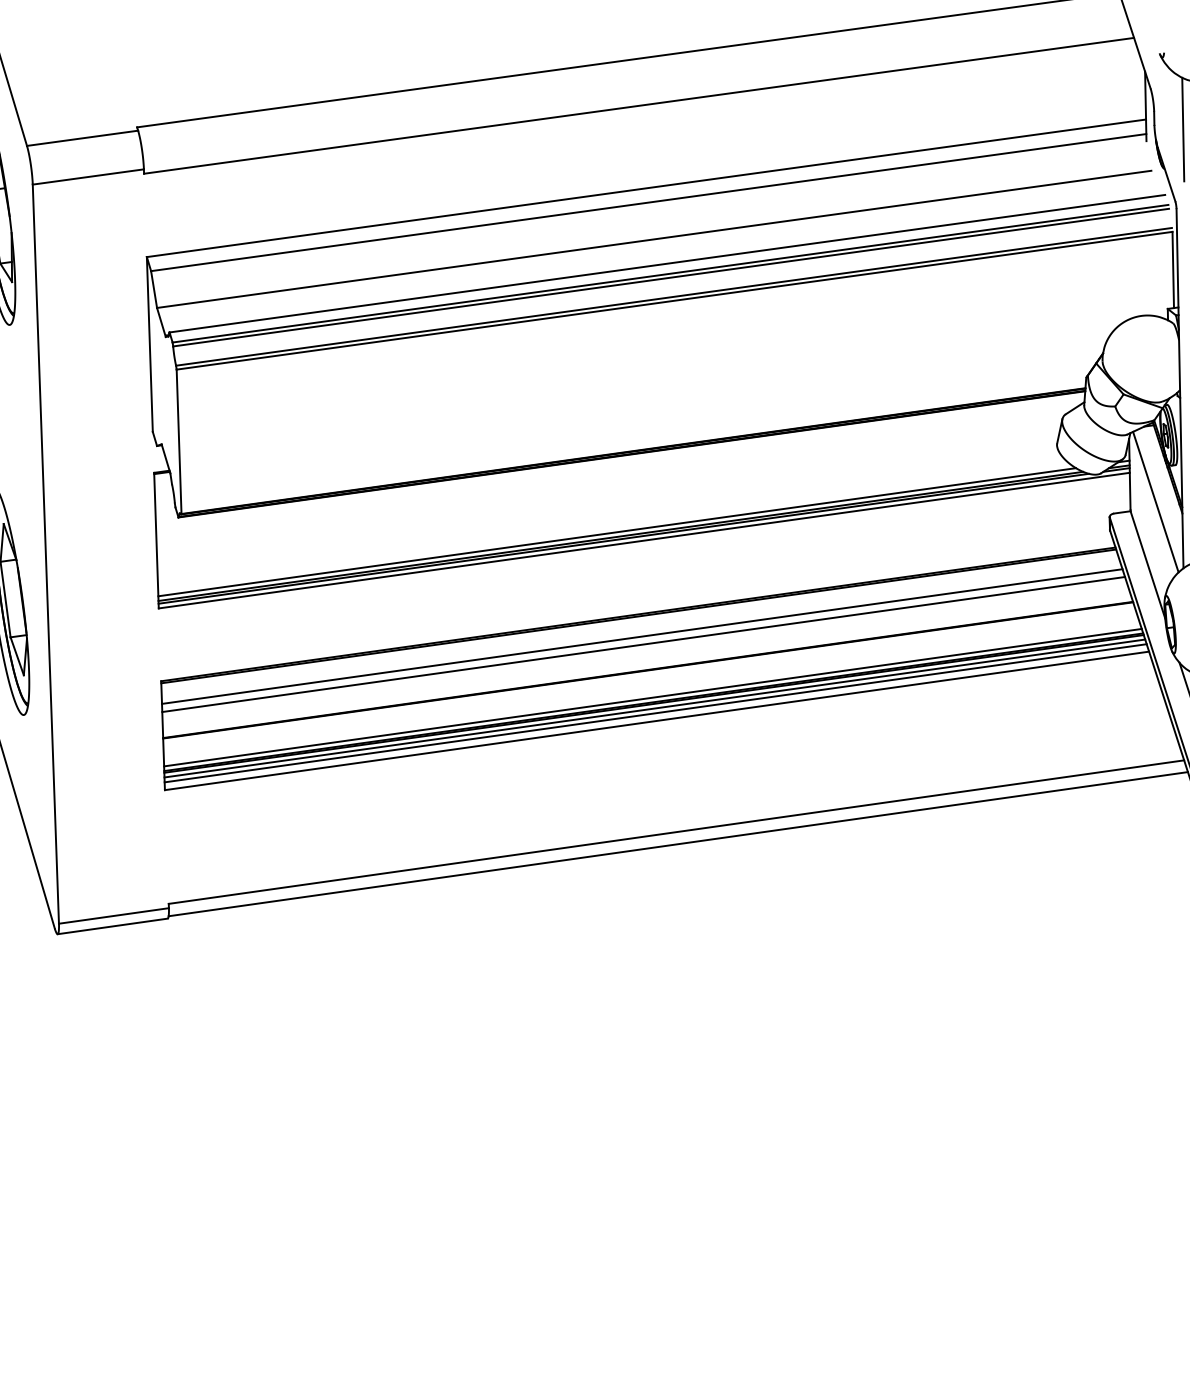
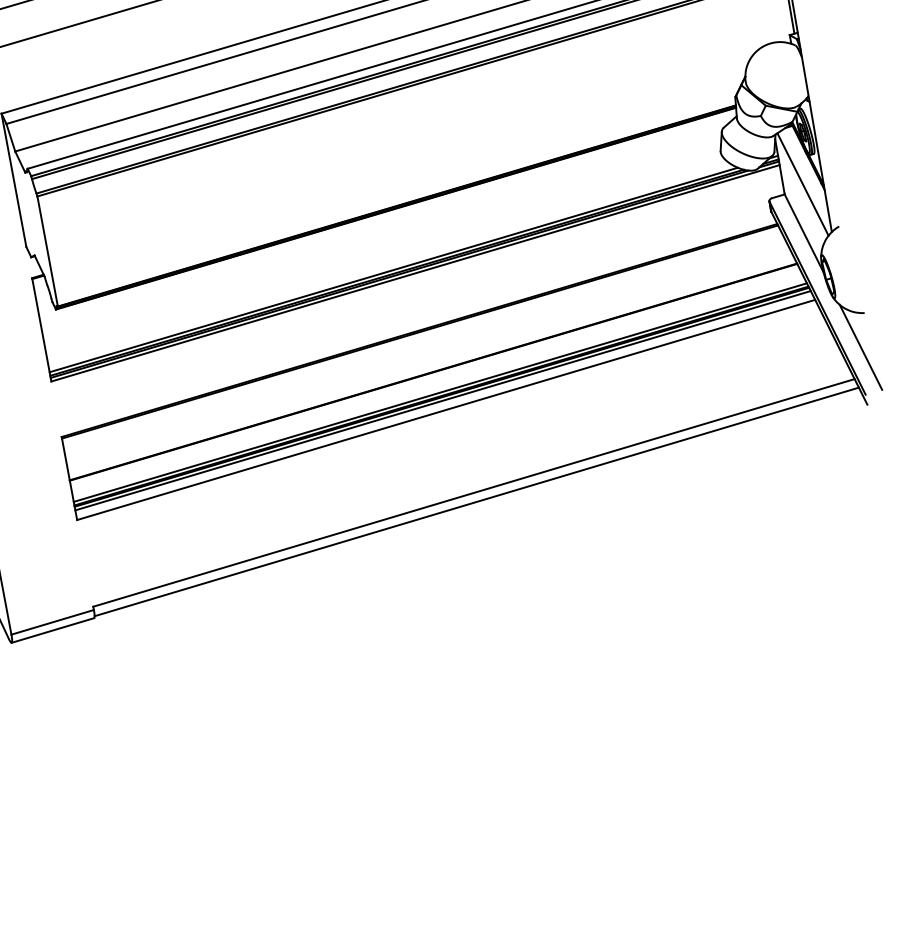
line: (642, 636) -> (425, 346), removed
line: (643, 644) -> (426, 352), removed
line: (655, 713) -> (444, 404), removed

